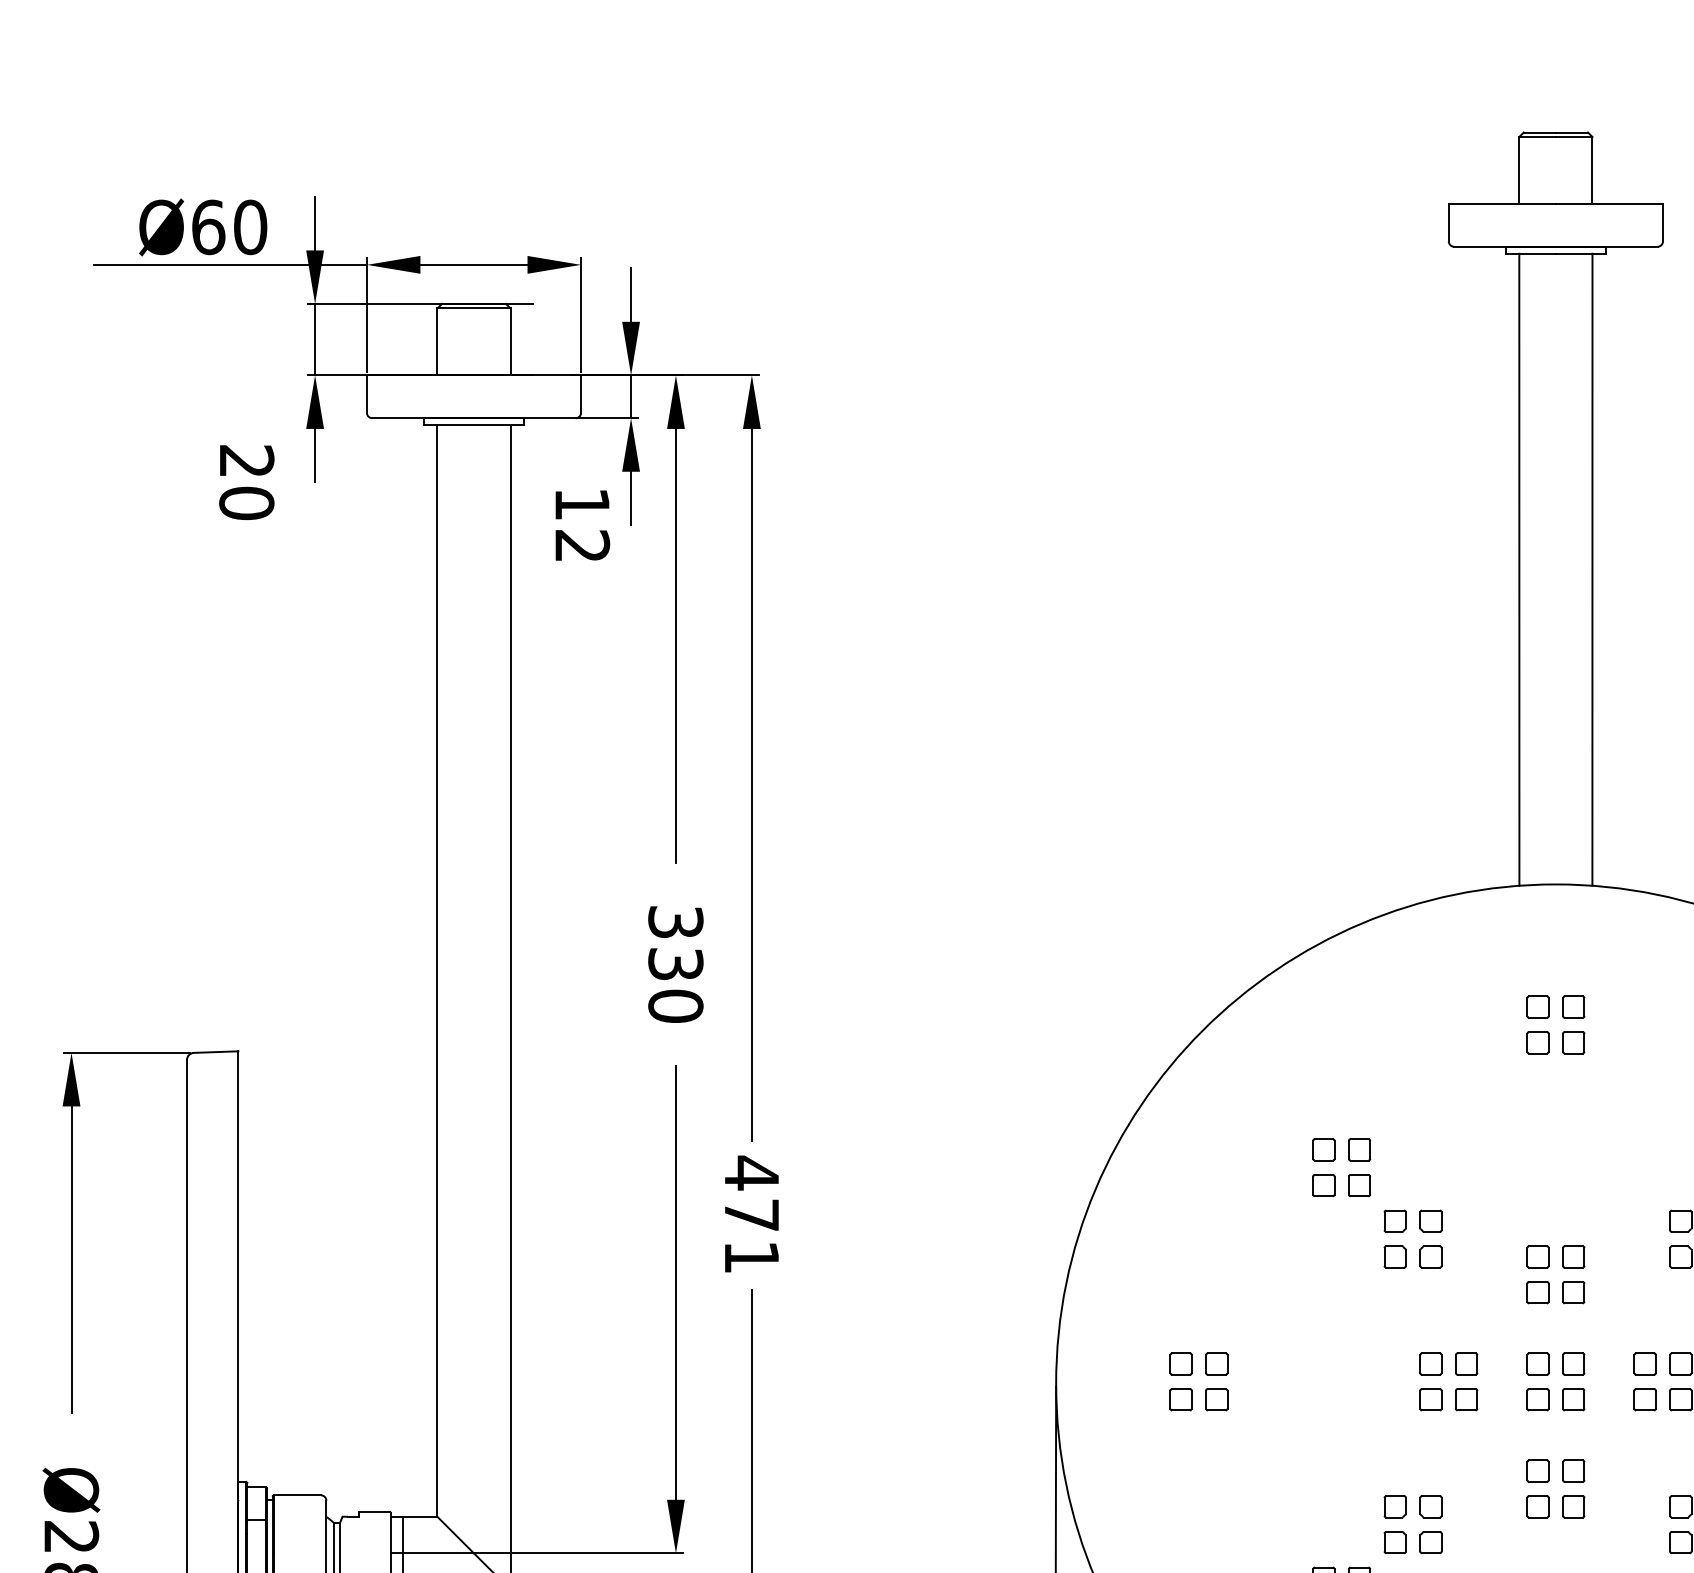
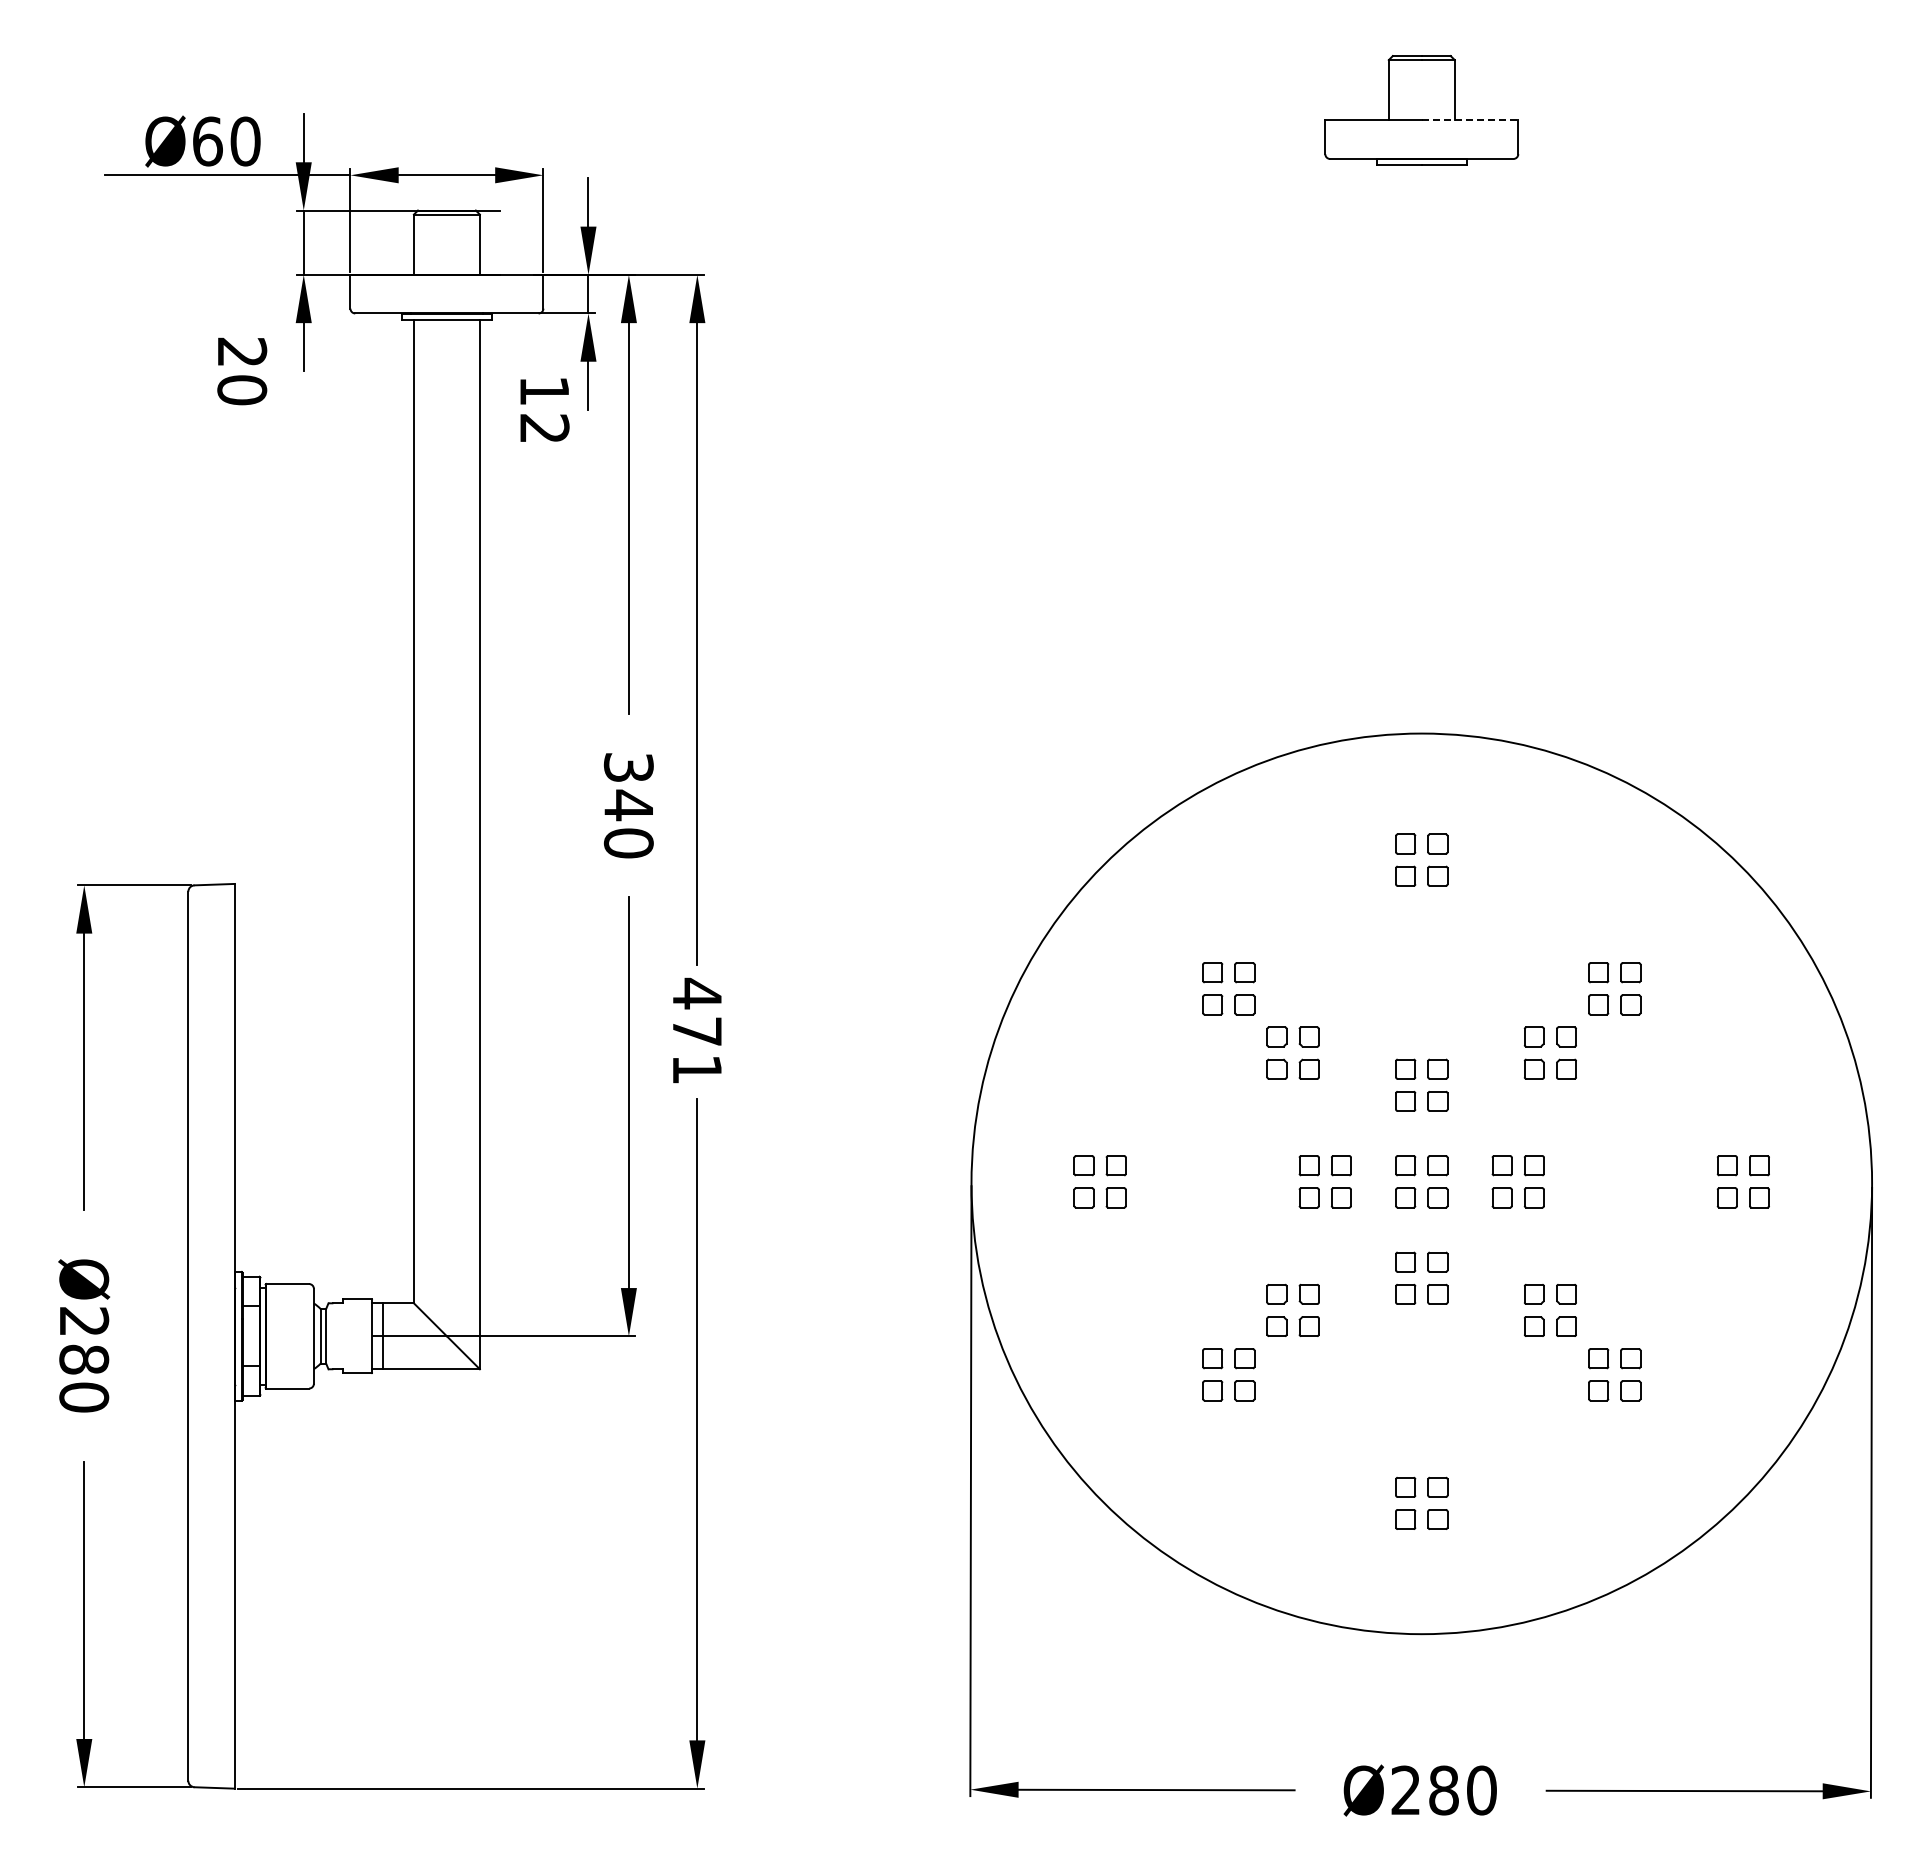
line: (1609, 204) -> (1470, 120), solid -> dashed
line: (1518, 569) -> (1388, 449), removed
line: (1592, 569) -> (1454, 449), removed
text: (675, 964) -> (628, 805), 330 -> 340

